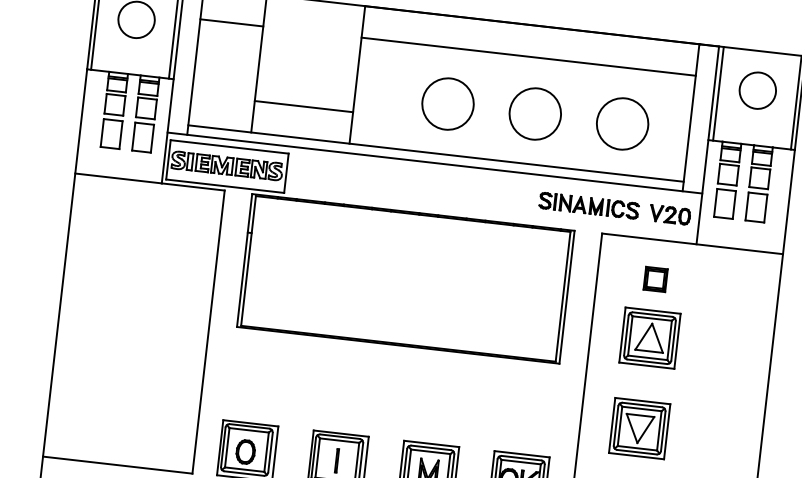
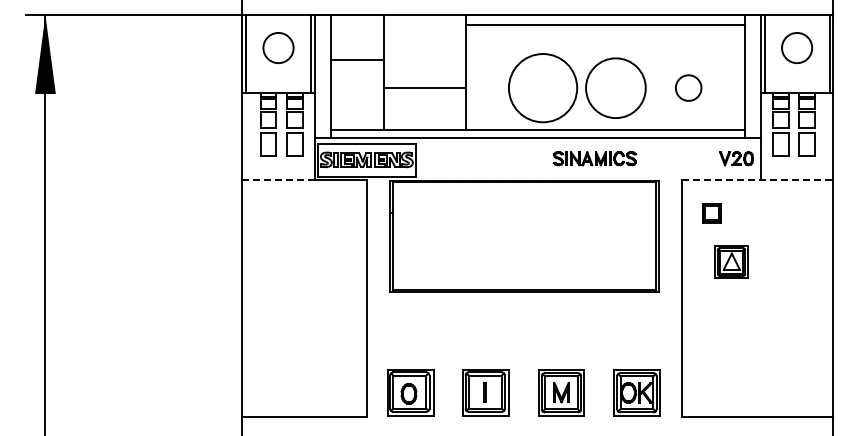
line: (232, 22) -> (357, 59), moved
line: (527, 56) -> (604, 24), moved
circle: (447, 103) -> (542, 87), size x1.6
line: (303, 106) -> (424, 87), moved
circle: (534, 113) -> (615, 87), size x1.4
circle: (622, 123) -> (688, 87), size x0.6
line: (119, 178) -> (279, 180), solid -> dashed
part: (588, 205) -> (594, 158), moved
line: (693, 244) -> (758, 180), solid -> dashed
part: (655, 279) -> (711, 213), moved
part: (650, 337) -> (731, 261), size x0.7
part: (639, 428) -> (731, 337), removed

